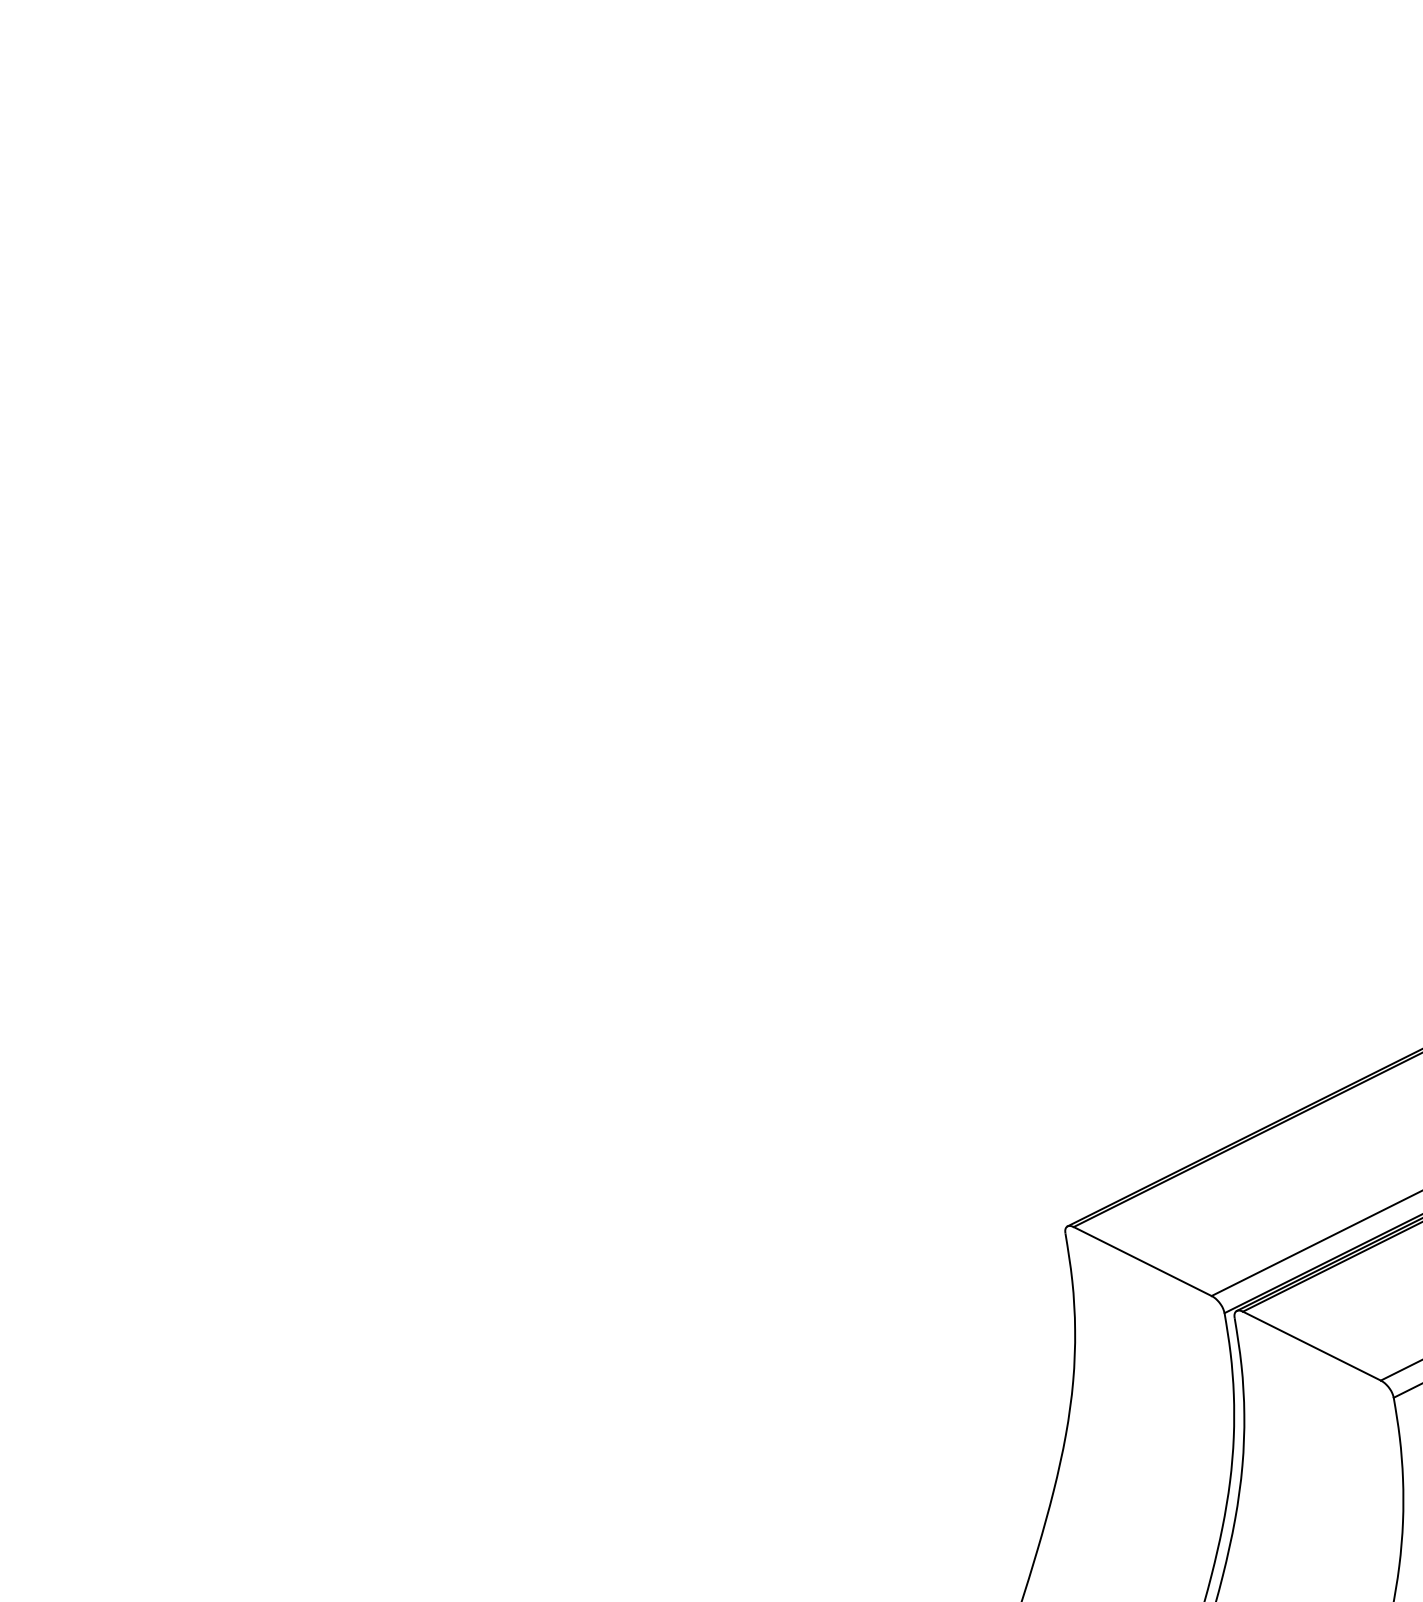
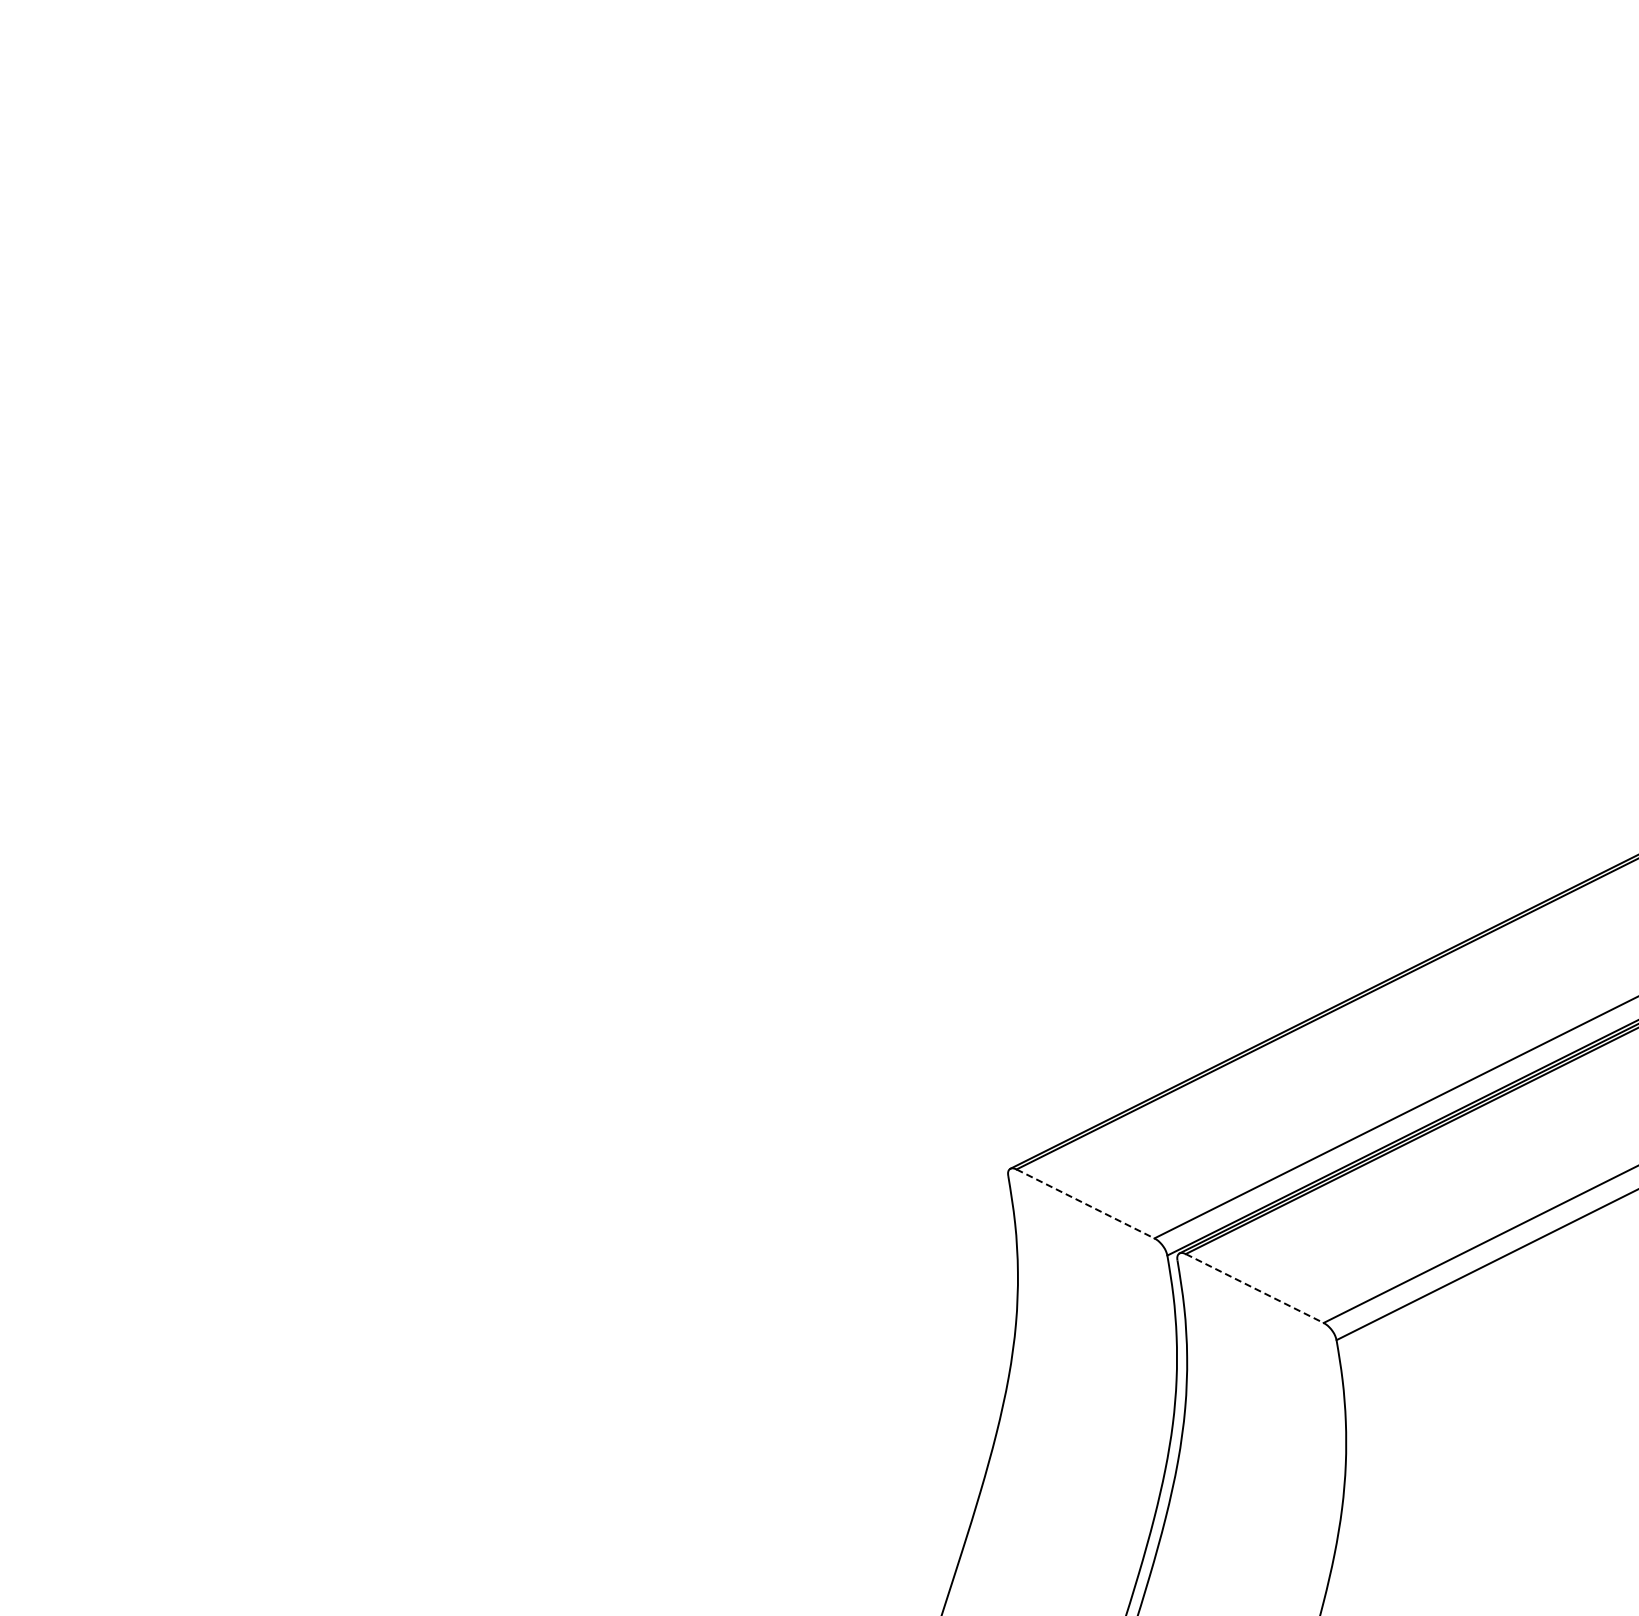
line: (1142, 1262) -> (1085, 1204), solid -> dashed
line: (1312, 1346) -> (1255, 1288), solid -> dashed

